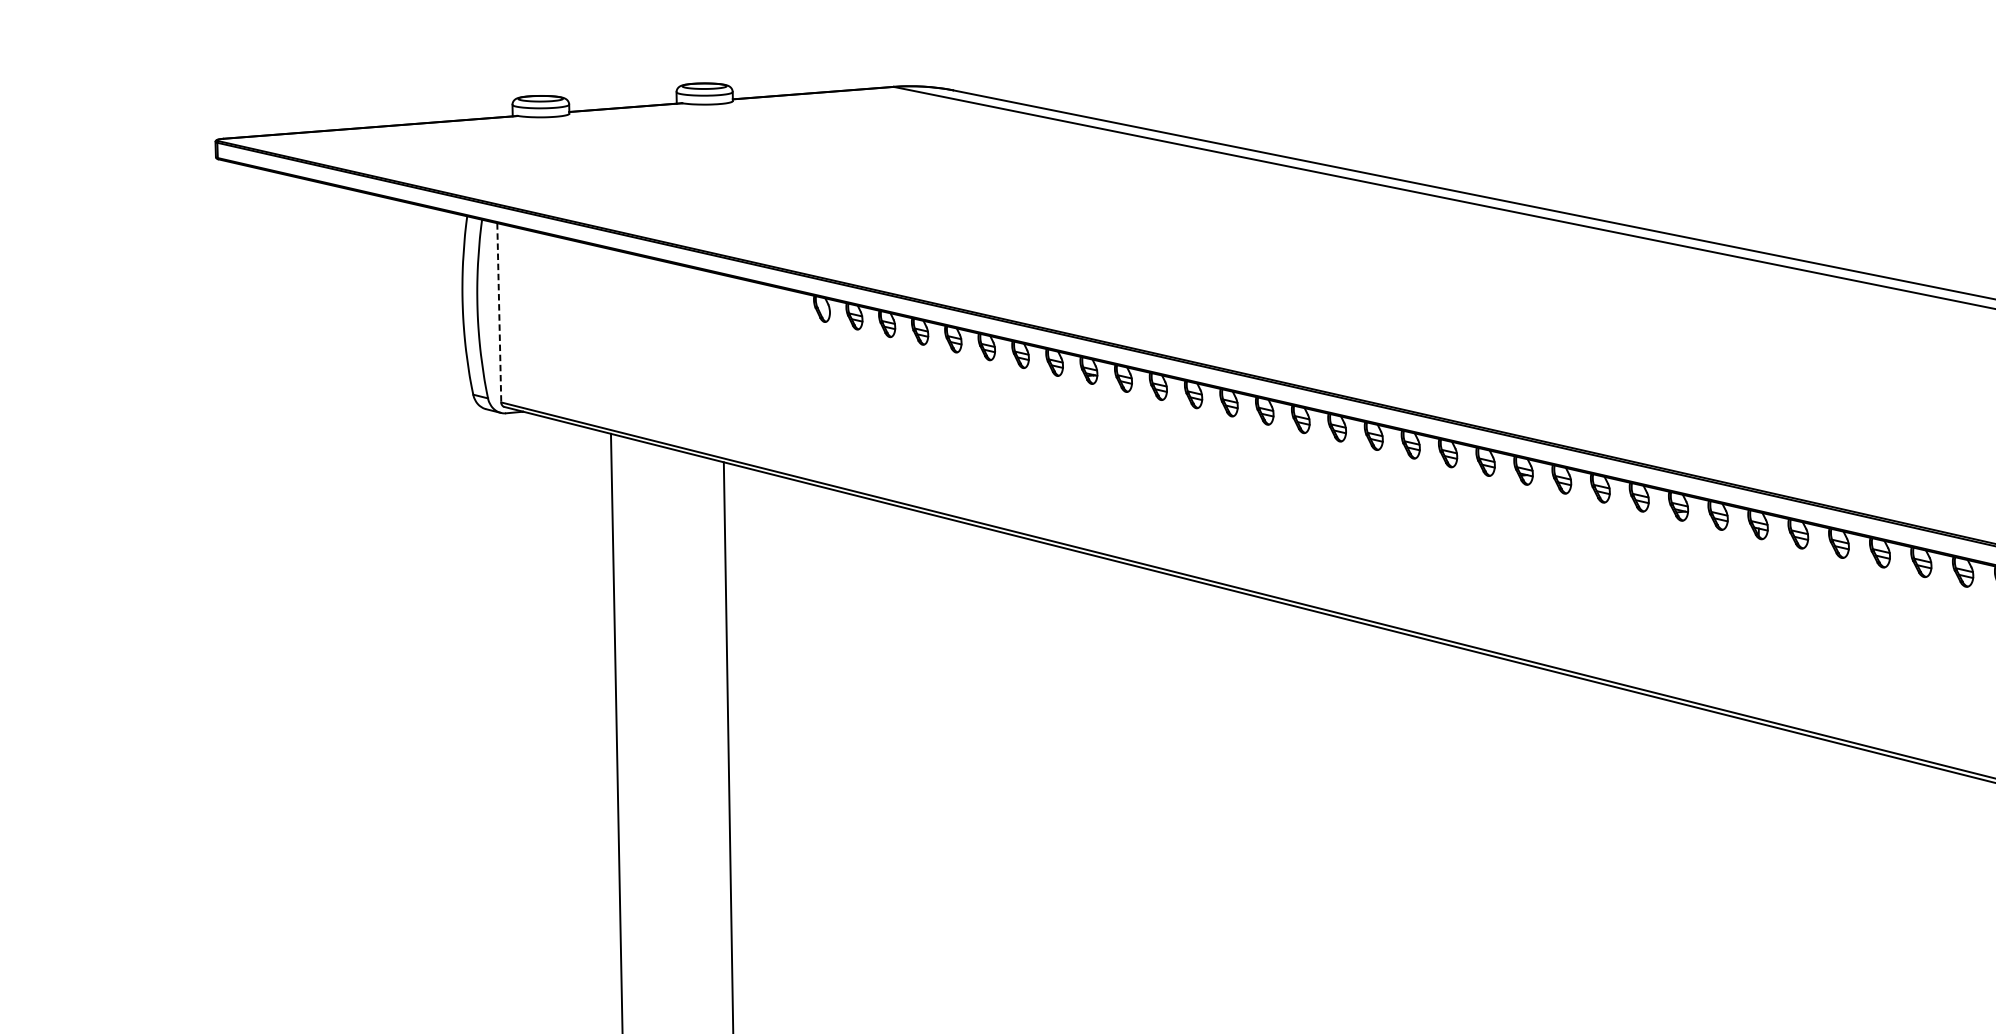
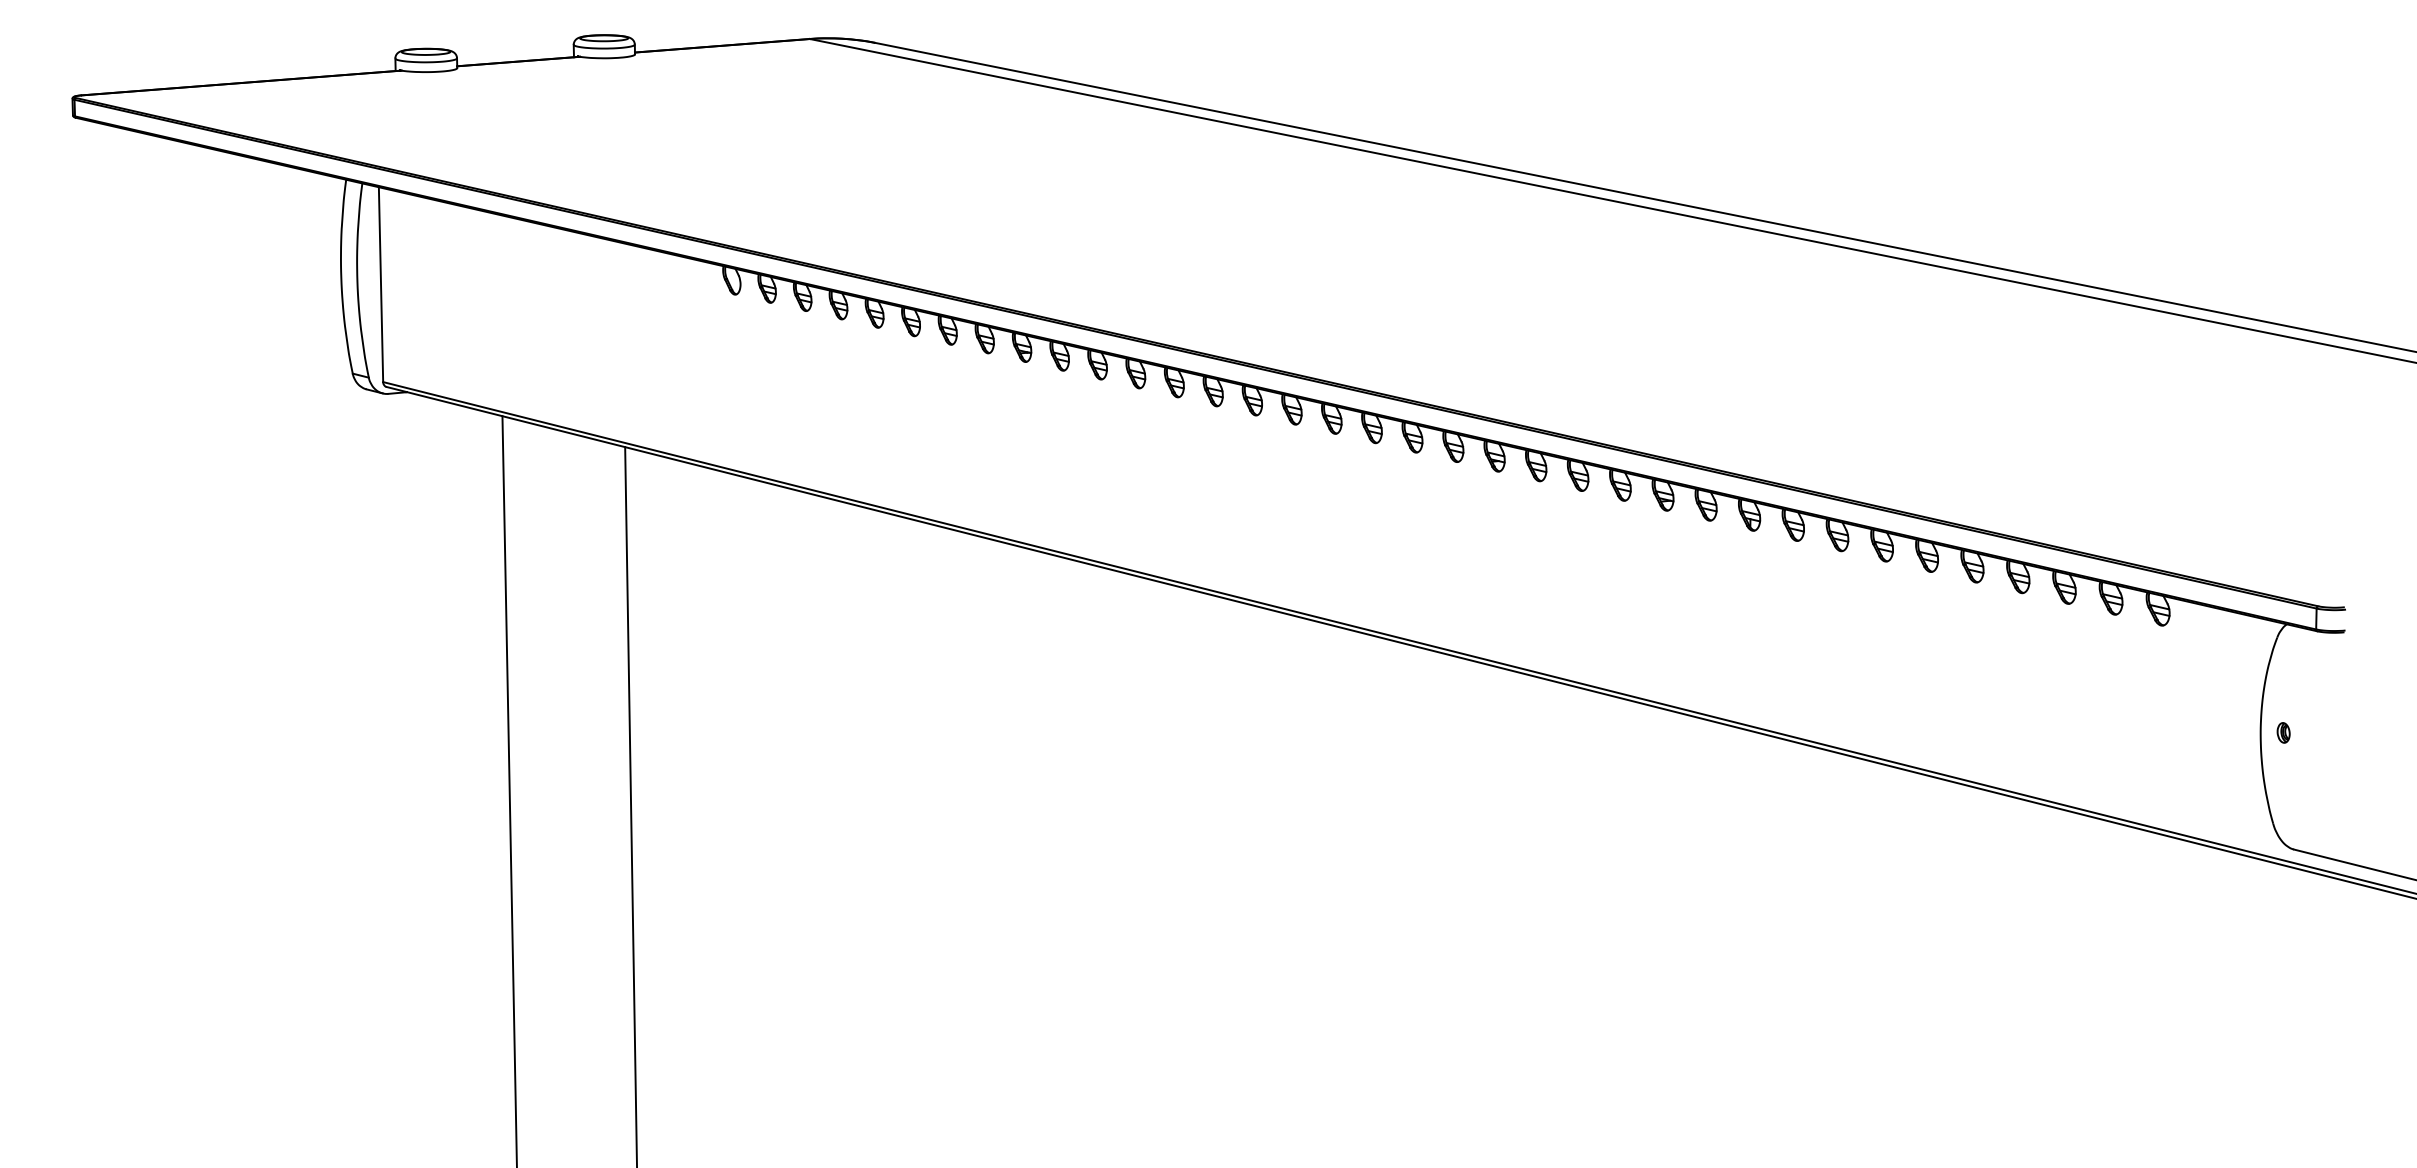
line: (499, 313) -> (381, 285), dashed -> solid

